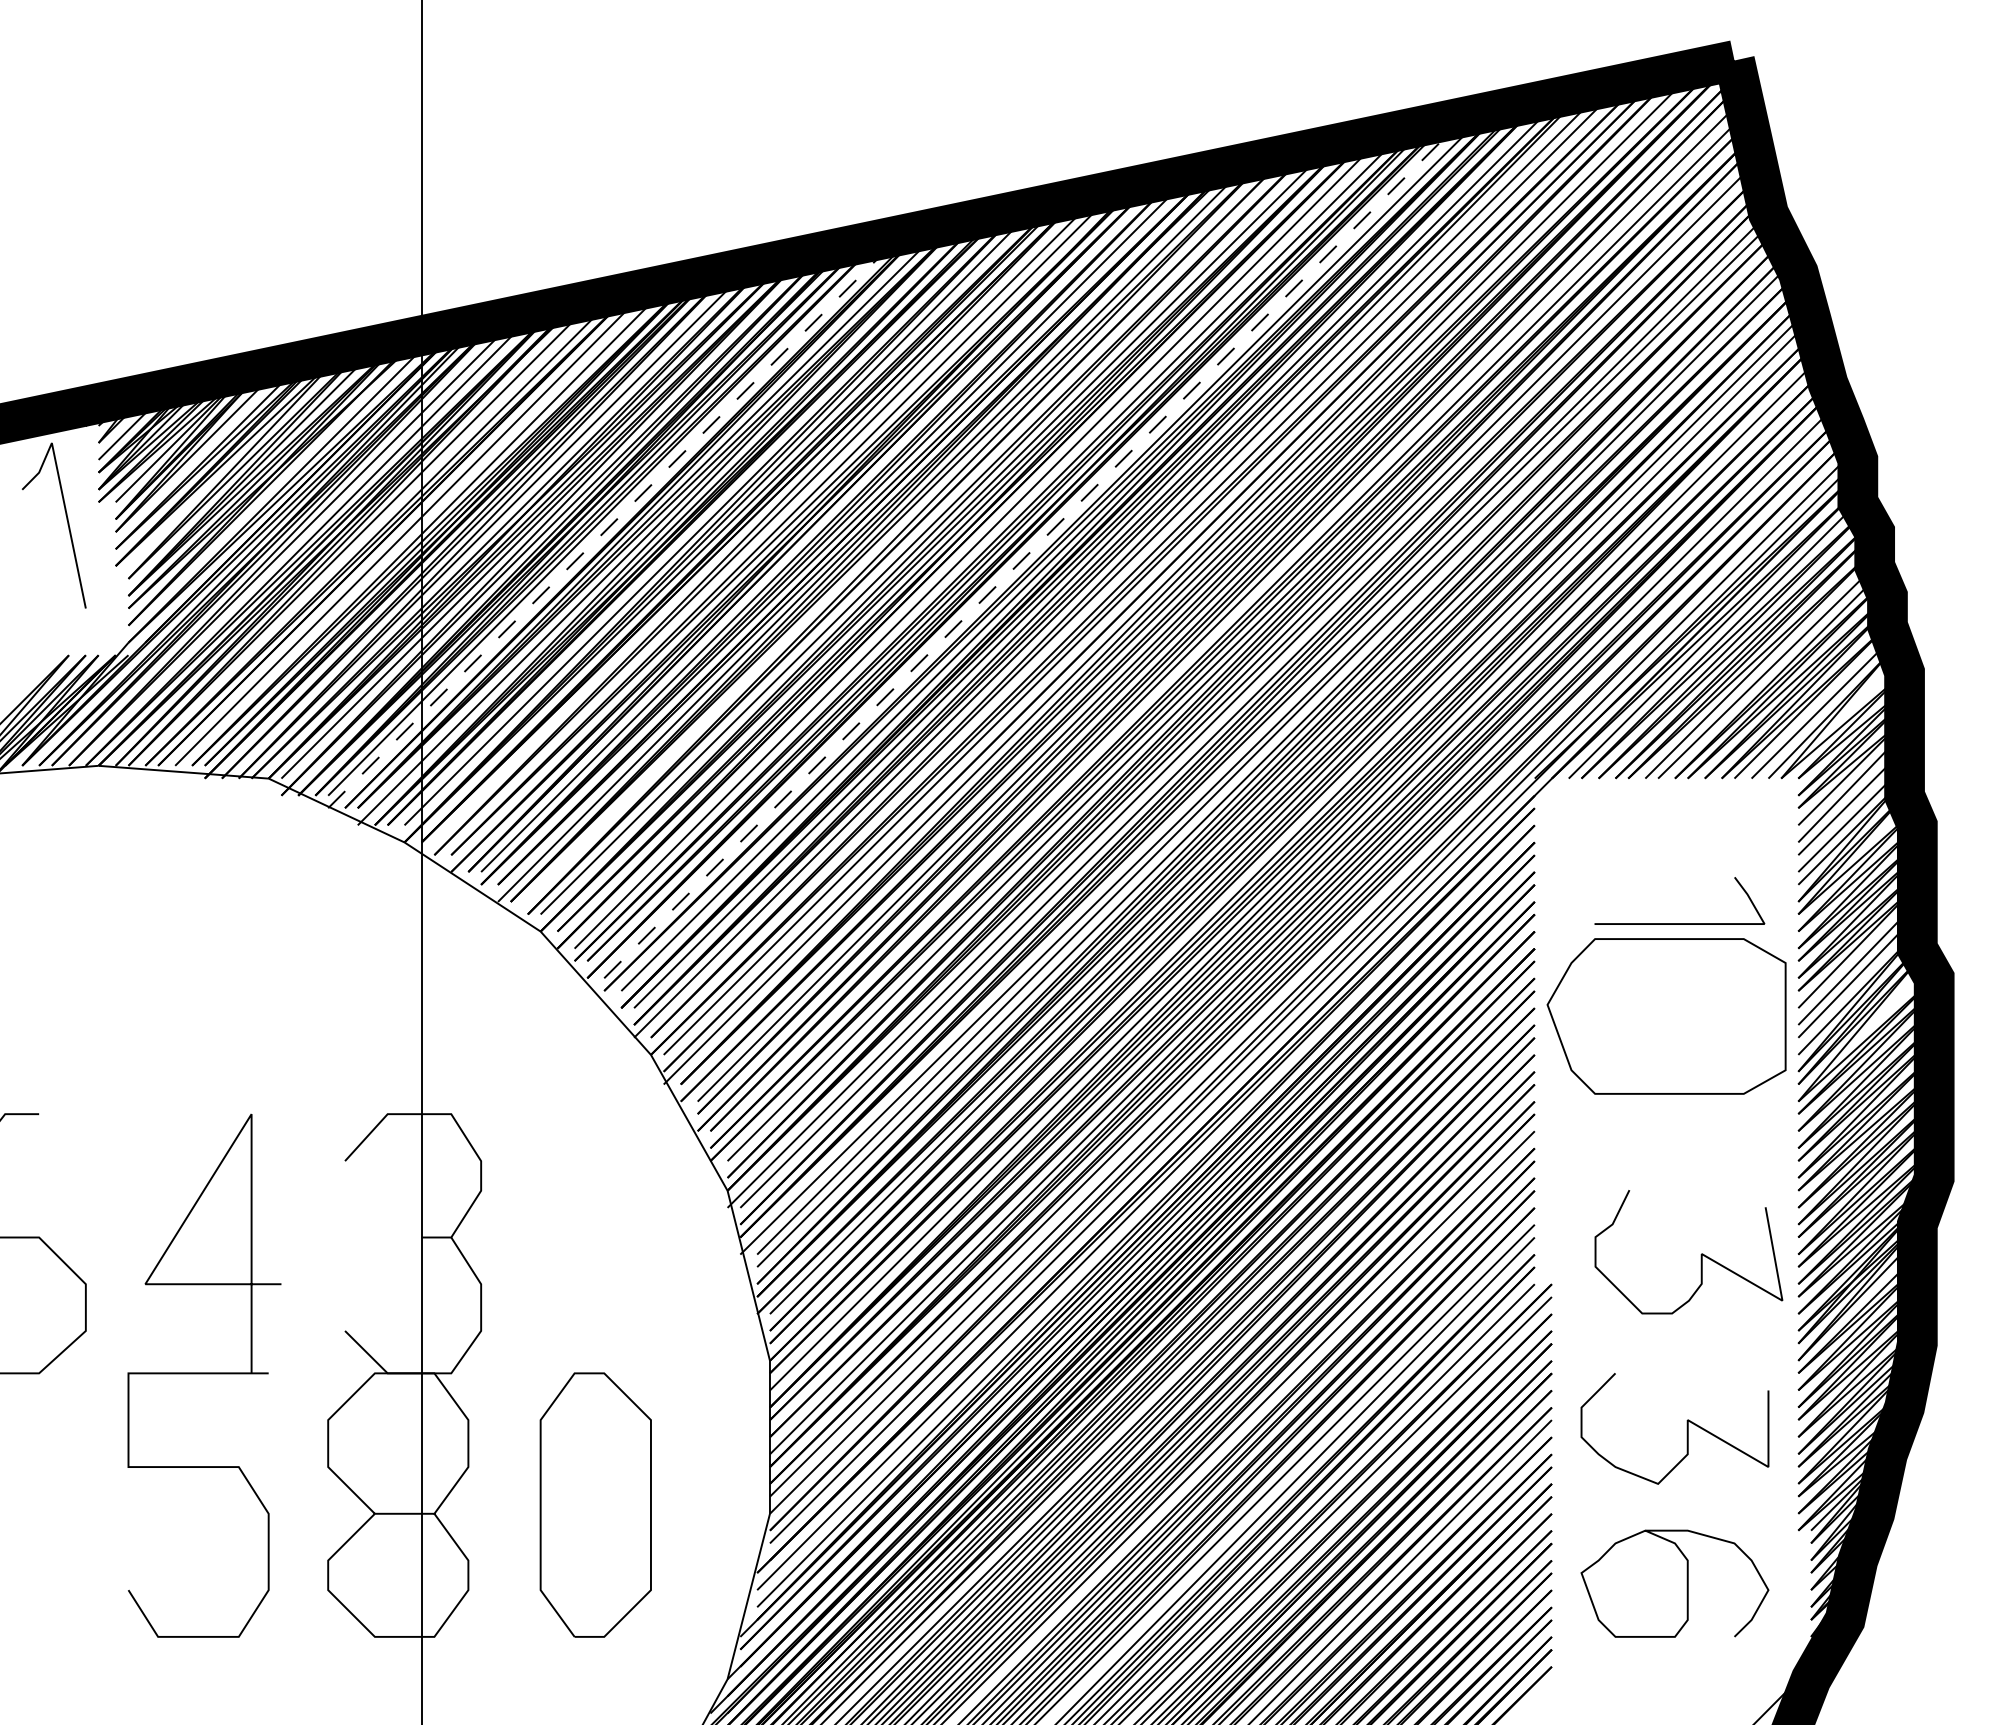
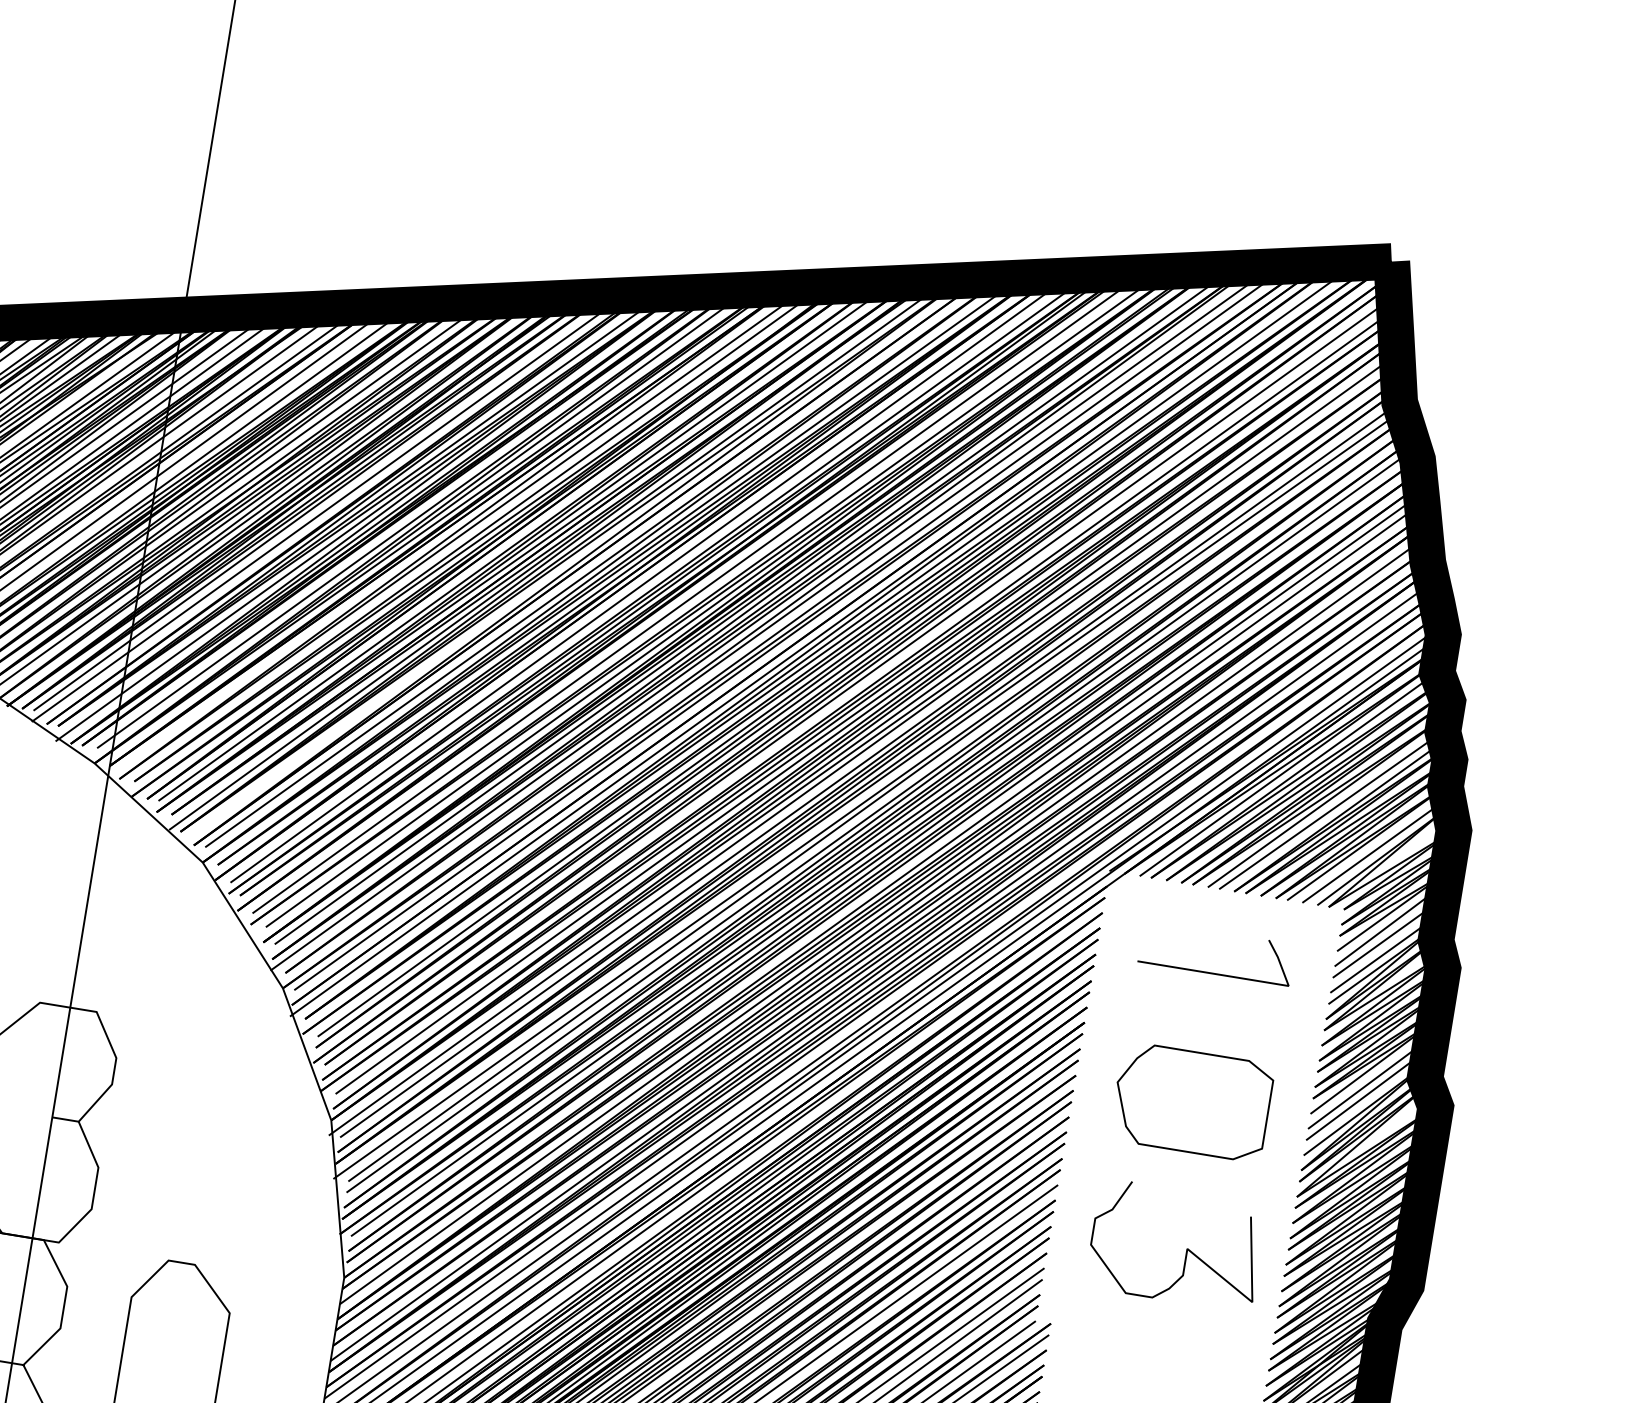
line: (619, 517) -> (333, 505), dashed -> solid
line: (1039, 542) -> (703, 589), dashed -> solid
line: (1679, 923) -> (1213, 973), moved
part: (1666, 1016) -> (1192, 1102), size x0.71
curve: (1700, 1254) -> (1186, 1249), moved

